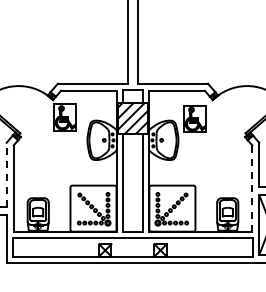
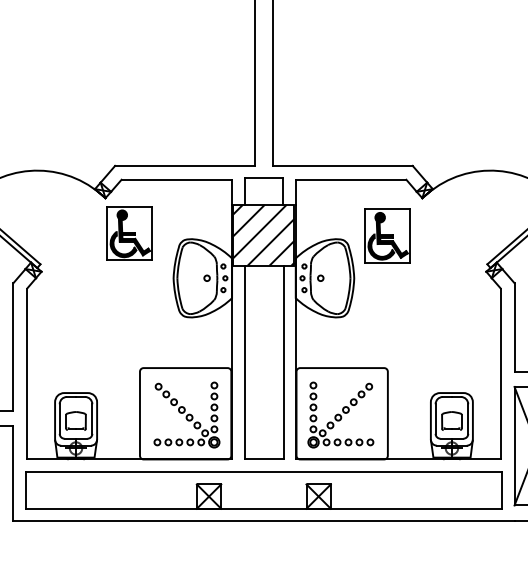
line: (6, 174) -> (13, 346), dashed -> solid
line: (252, 188) -> (501, 373), dashed -> solid

